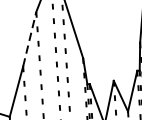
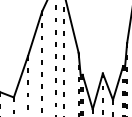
line: (30, 38) -> (35, 33), dashed -> solid

